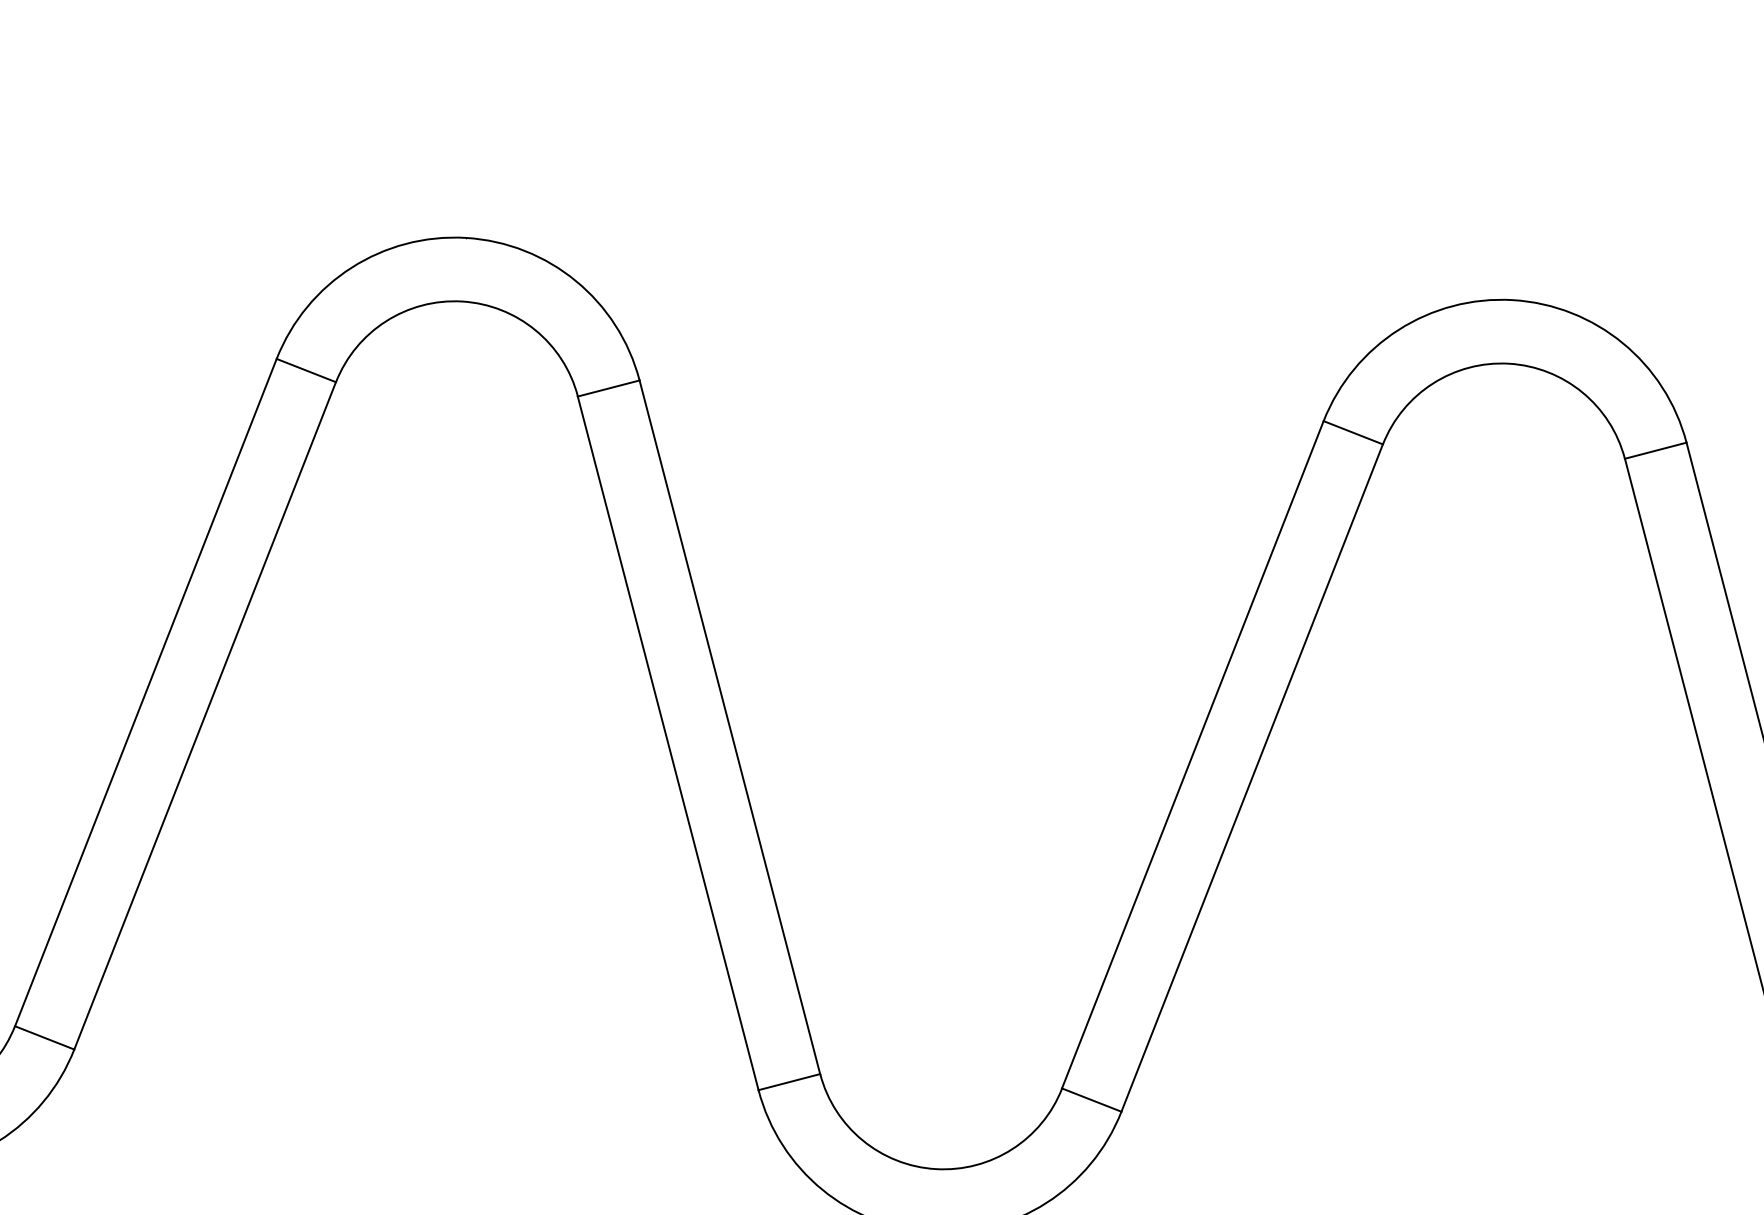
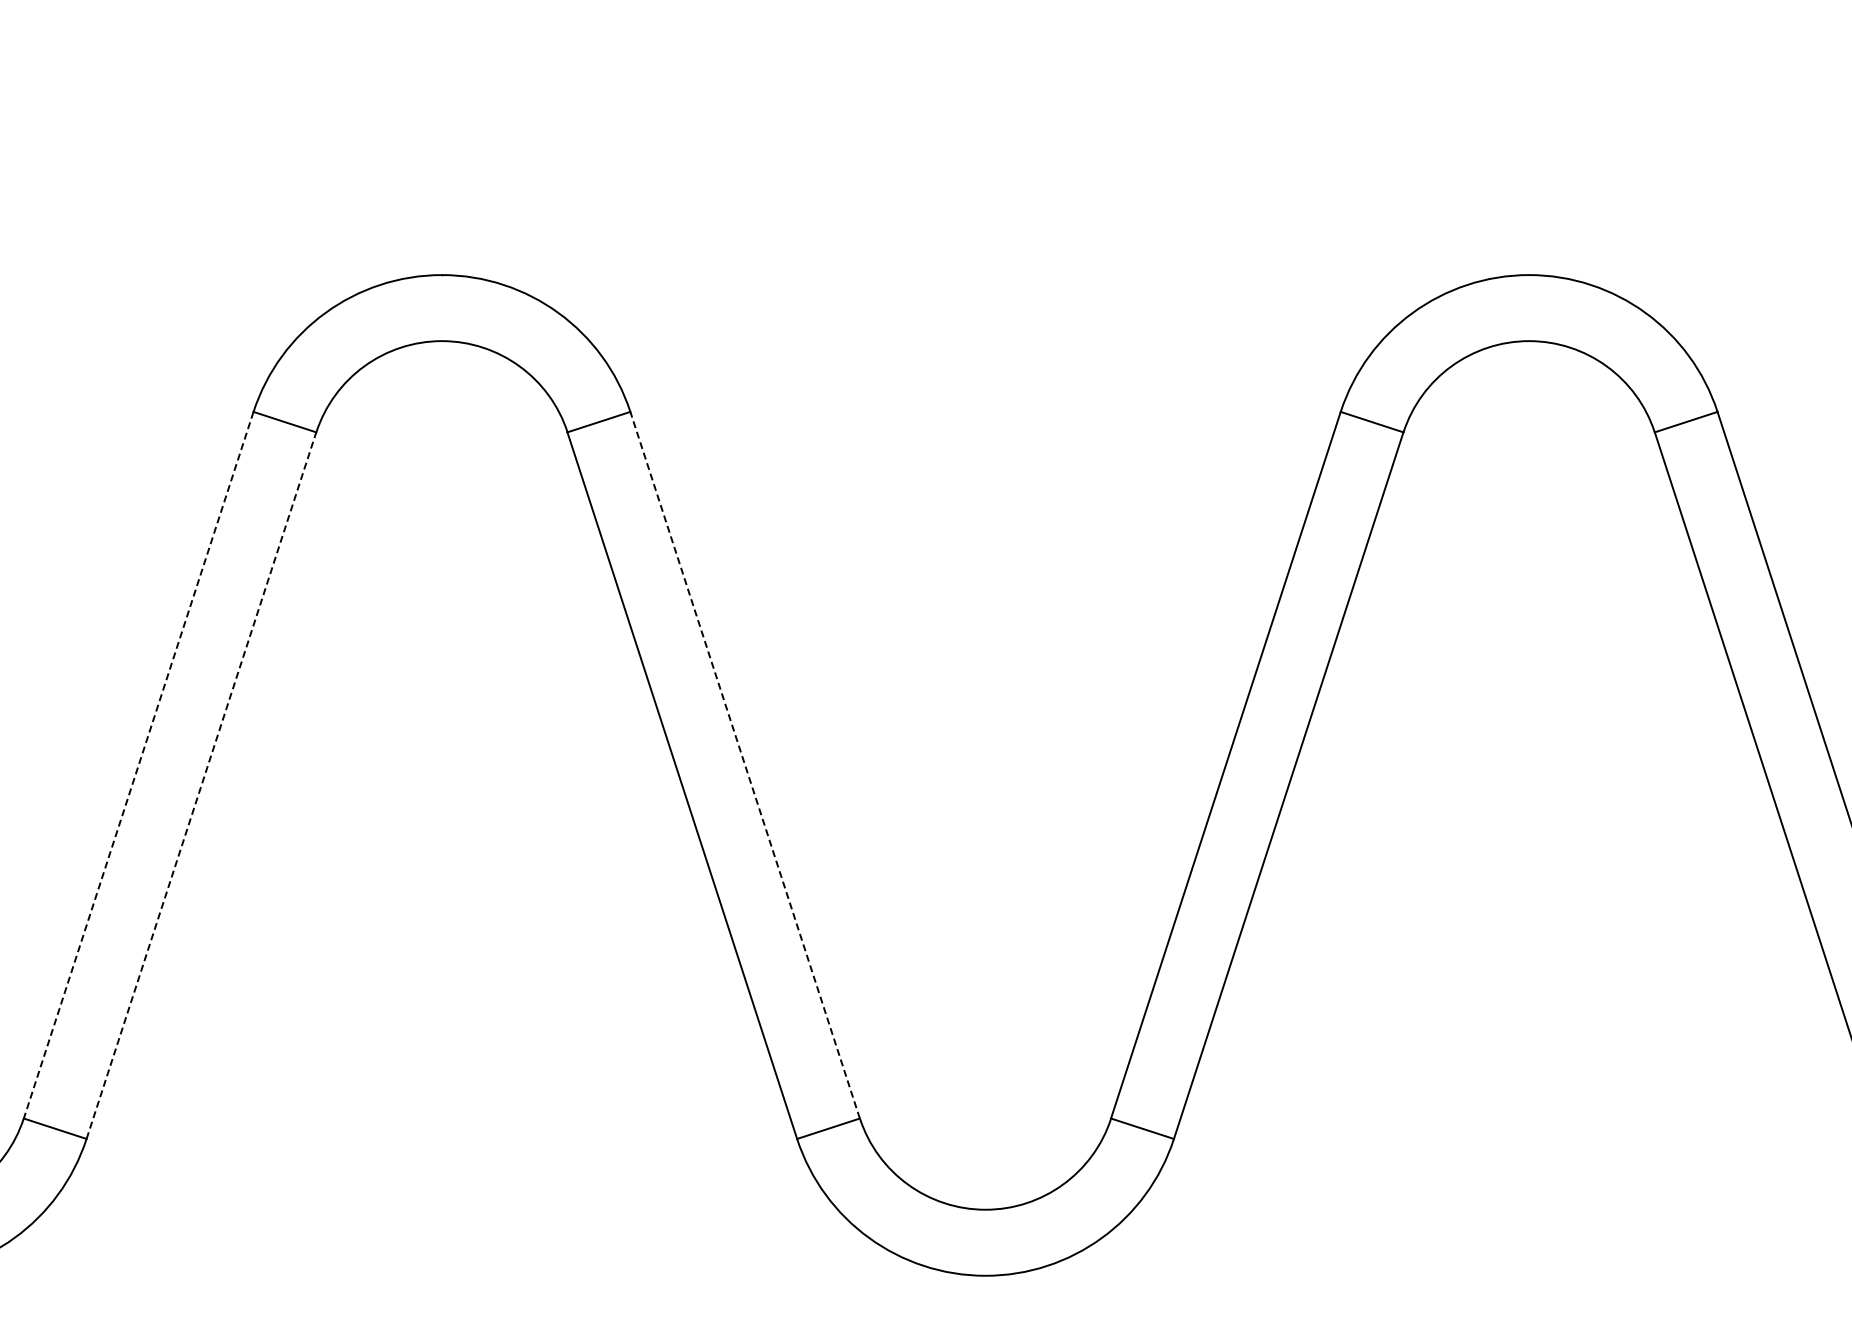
line: (145, 692) -> (138, 765), solid -> dashed
line: (205, 715) -> (201, 785), solid -> dashed
line: (729, 726) -> (744, 764), solid -> dashed

